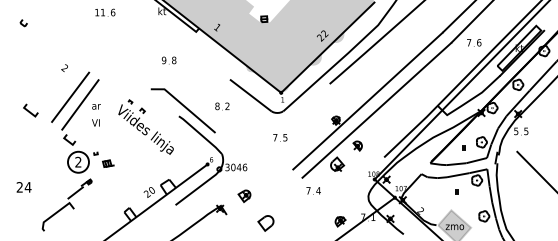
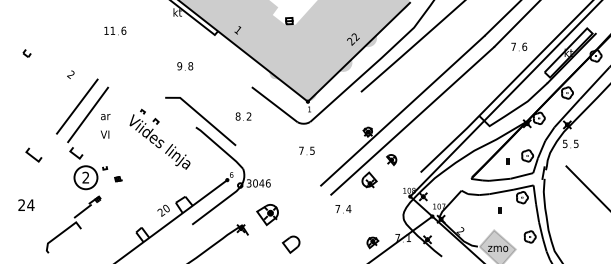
text: (105, 12) -> (115, 30), moved
line: (22, 23) -> (25, 53), moved
line: (29, 110) -> (32, 155), moved
part: (108, 162) -> (118, 178), size x0.6
part: (244, 195) -> (267, 214), size x1.6

